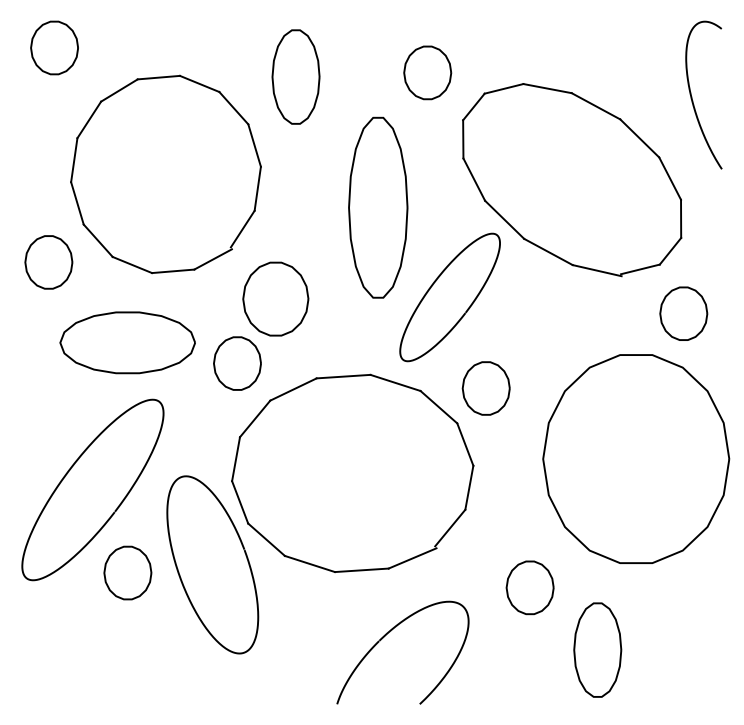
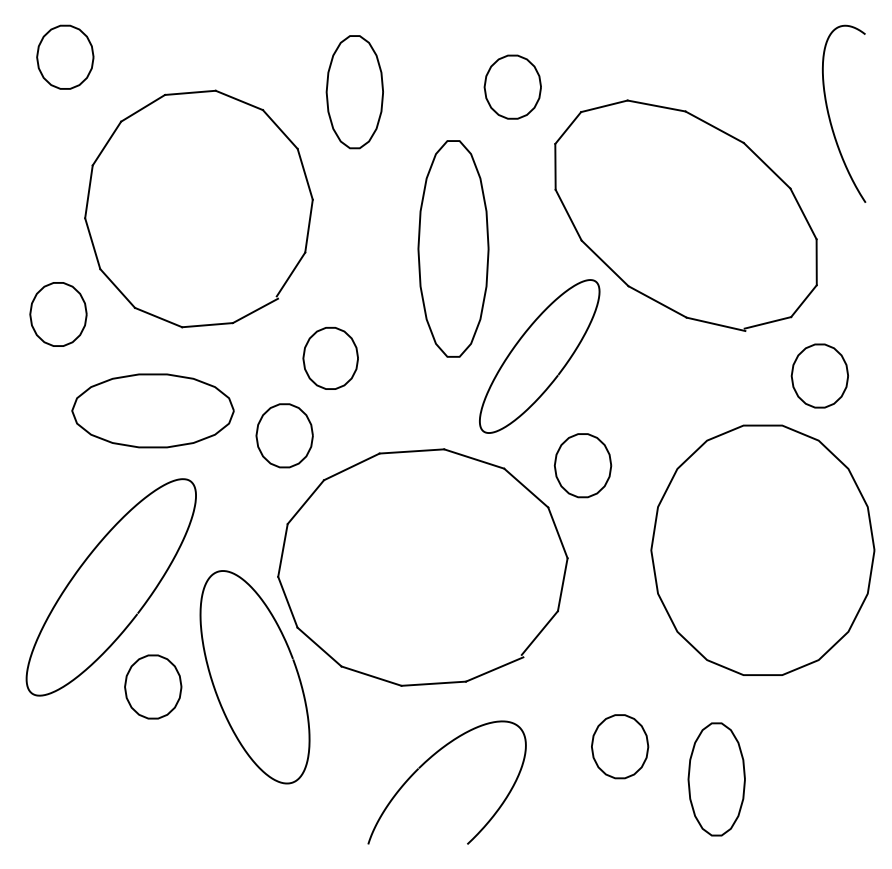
part: (275, 298) -> (330, 357), size x0.7
part: (529, 587) -> (619, 746), moved
part: (386, 635) -> (427, 761), moved

